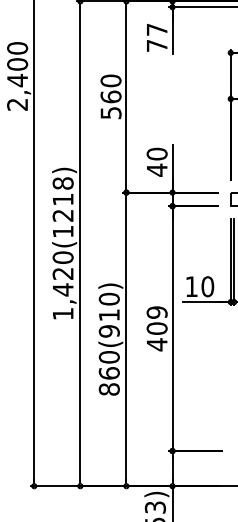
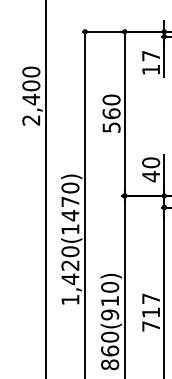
text: (157, 45) -> (151, 69), 77 -> 17
text: (62, 199) -> (69, 201), 1,420(1218) -> 1,420(1470)
text: (156, 328) -> (150, 312), 409 -> 717

